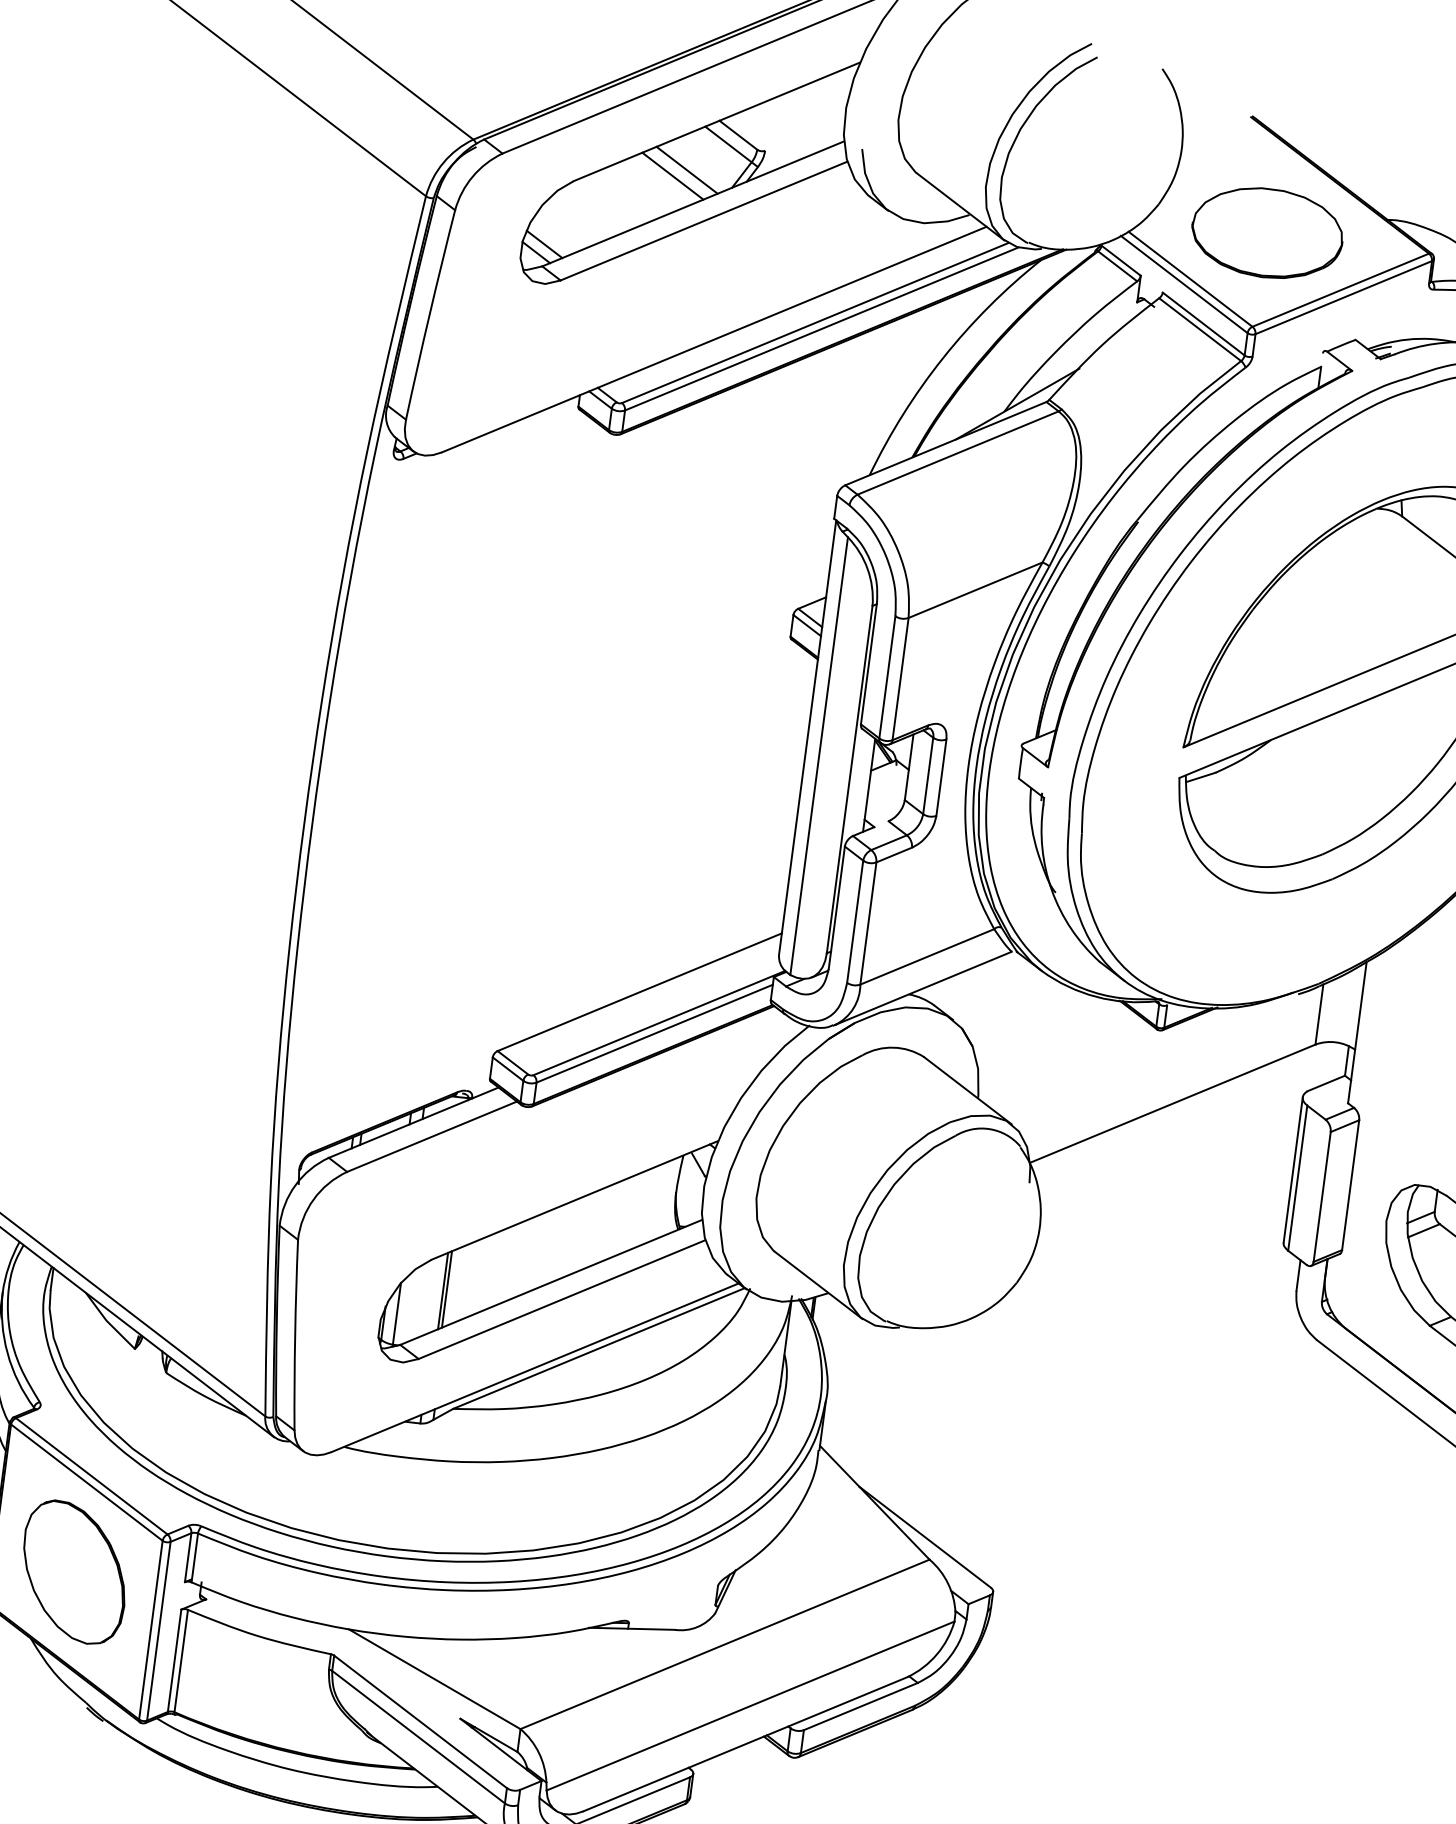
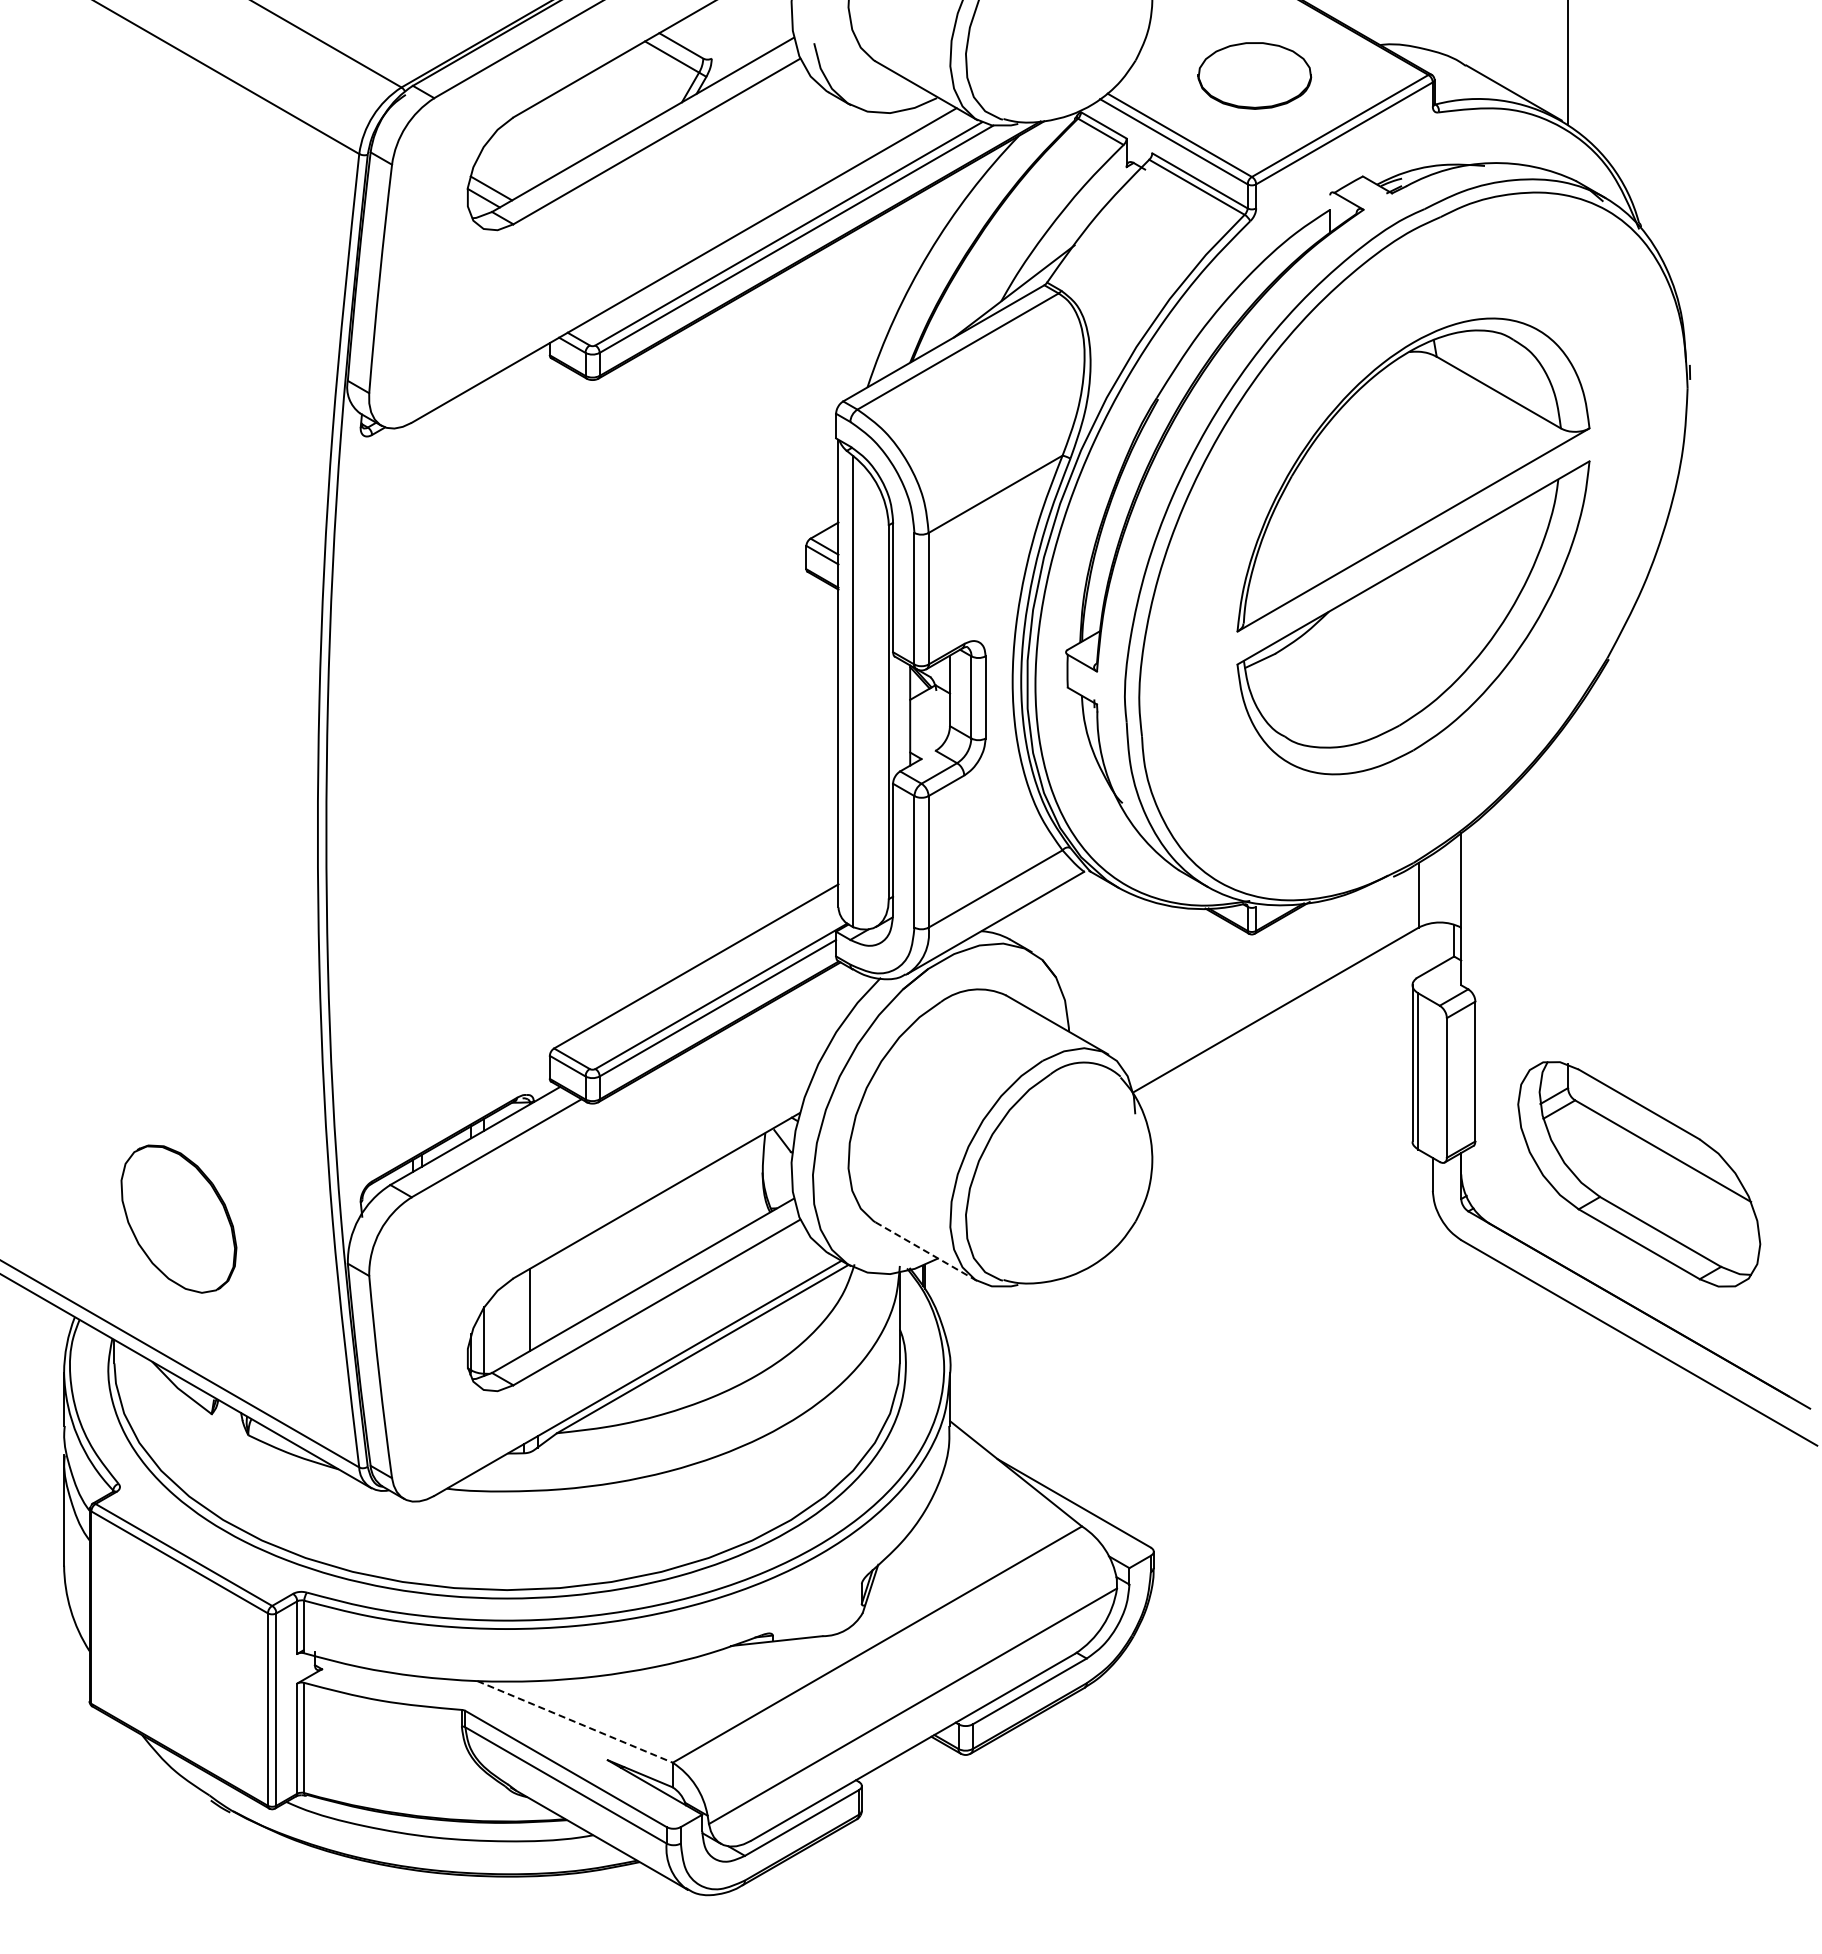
line: (686, 169) -> (631, 89), removed
line: (672, 175) -> (617, 97), removed
part: (1267, 232) -> (1254, 75), size x0.7
line: (818, 1285) -> (926, 1251), solid -> dashed
line: (446, 1289) -> (533, 1307), removed
part: (74, 1571) -> (178, 1218), moved
line: (435, 1678) -> (575, 1721), solid -> dashed

